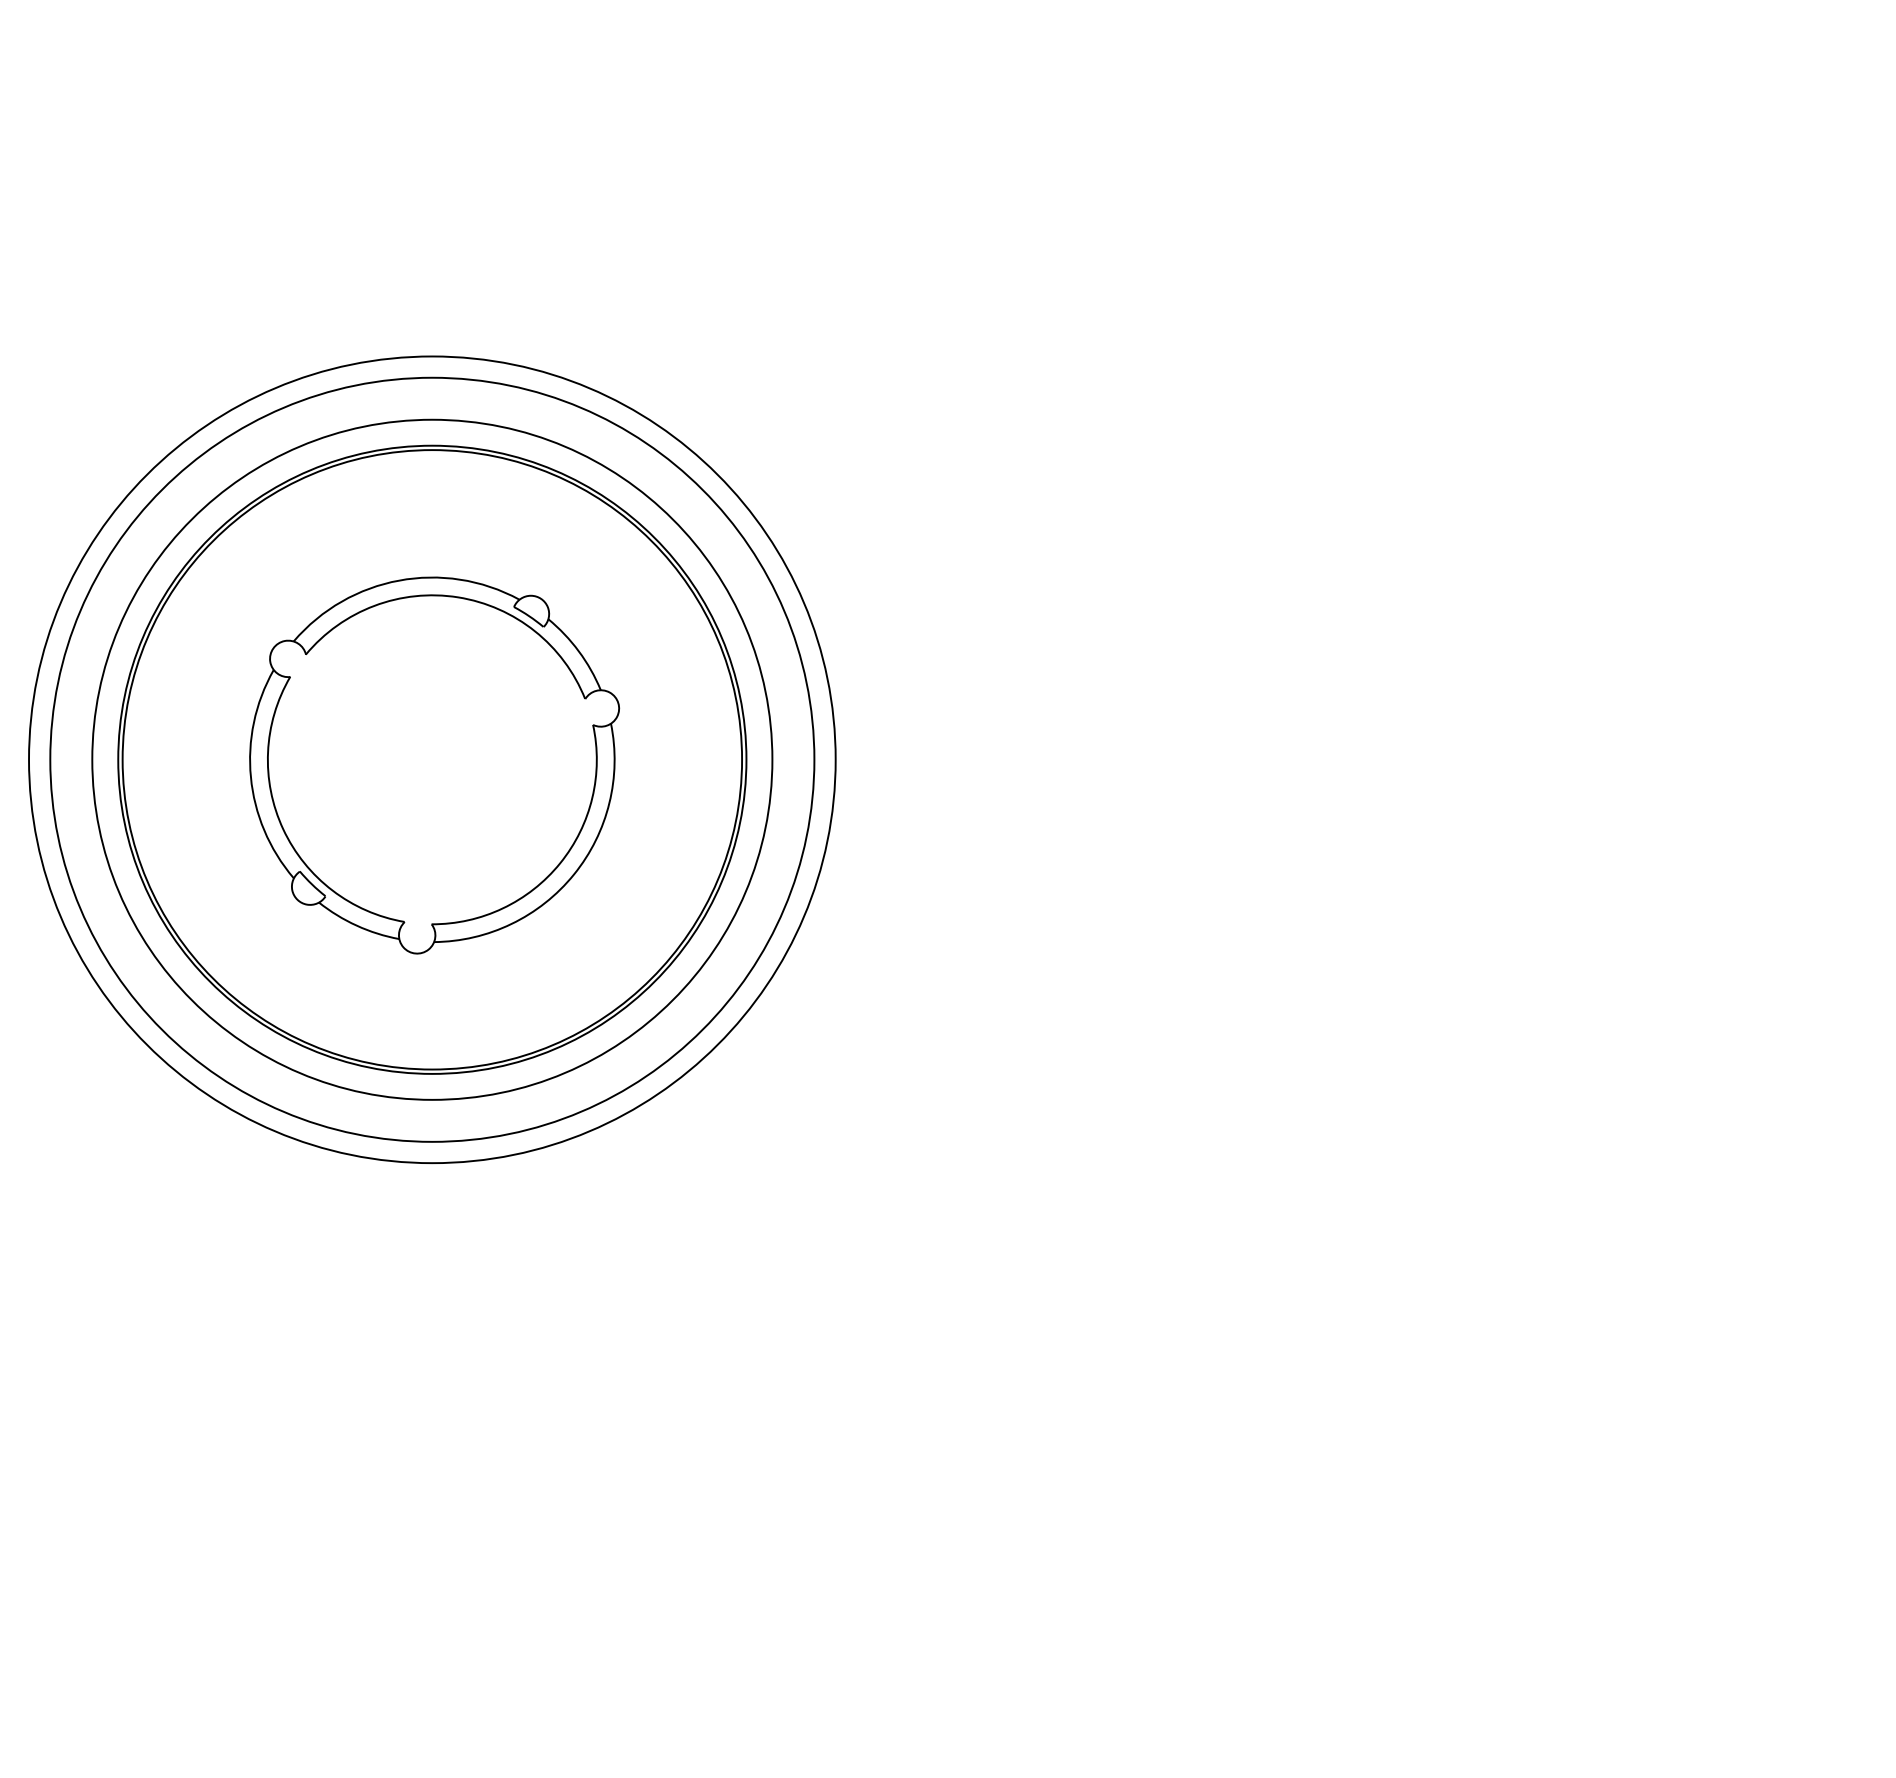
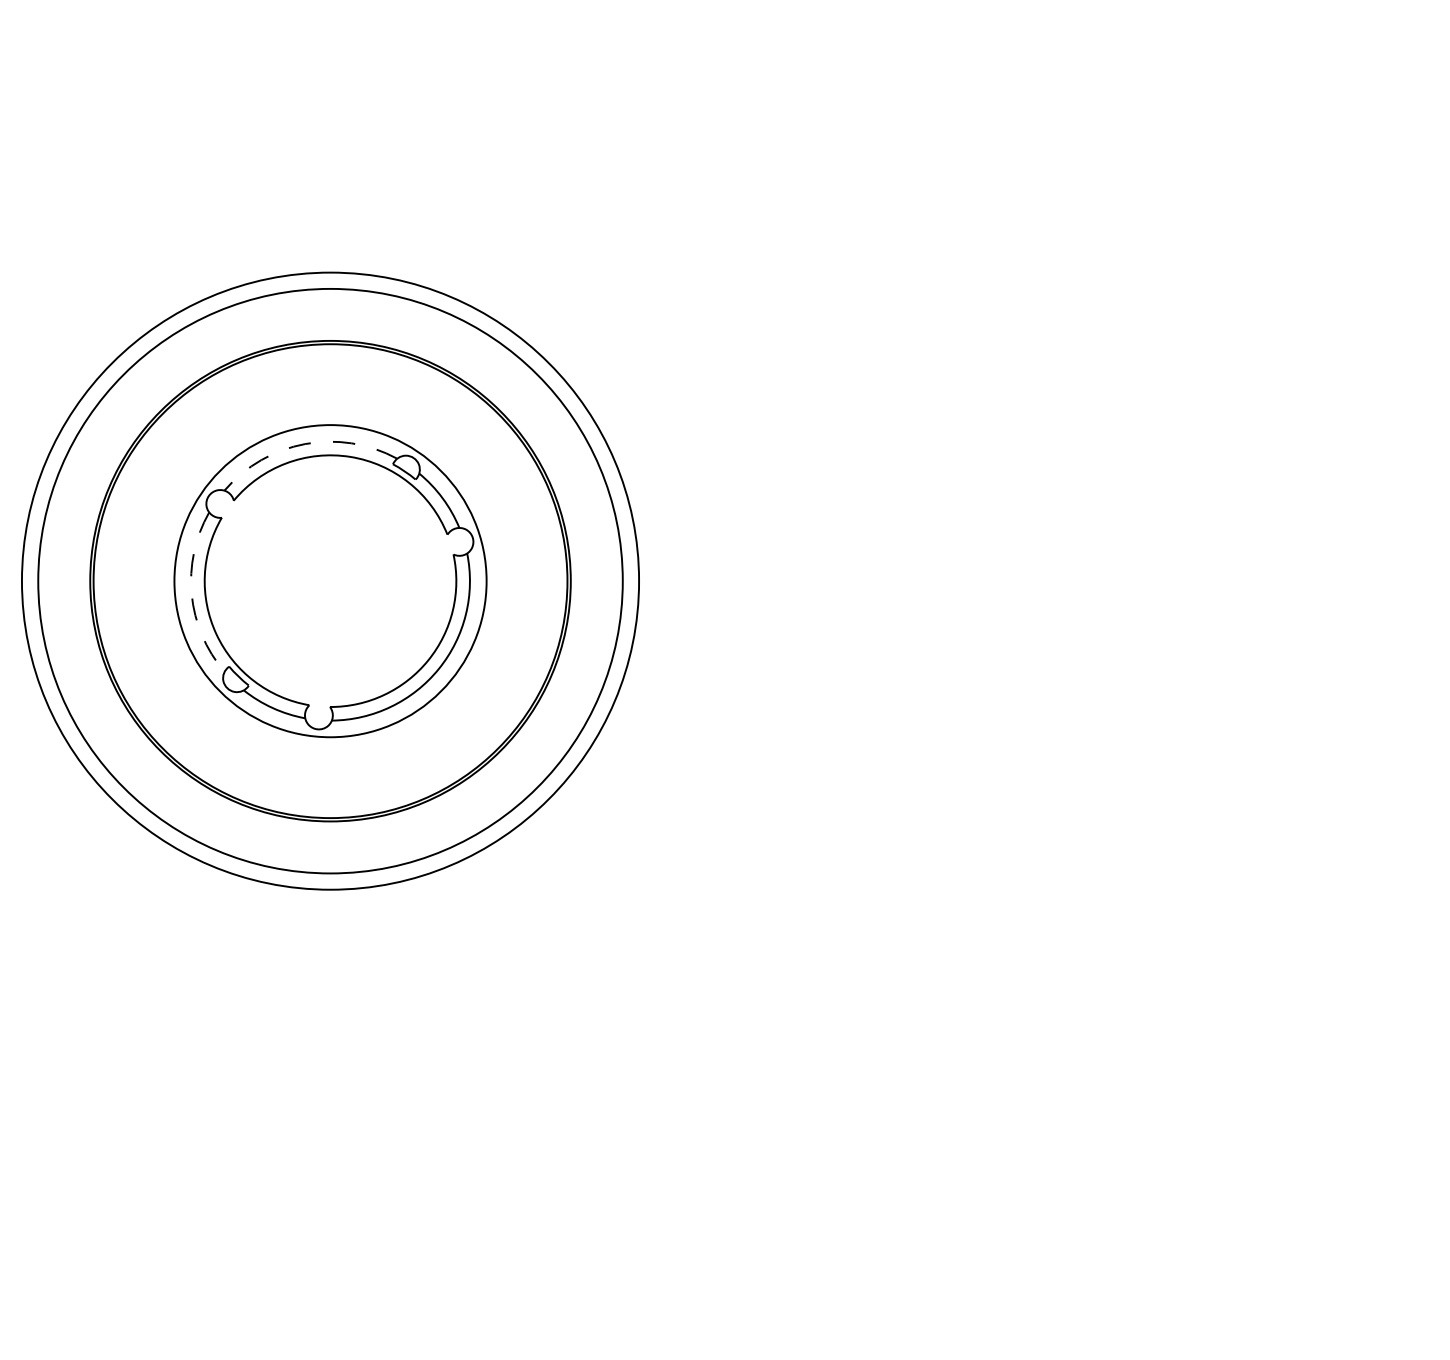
arc: (399, 580) -> (305, 443), solid -> dashed
circle: (432, 759) -> (330, 580), size x0.6
arc: (250, 777) -> (191, 594), solid -> dashed

